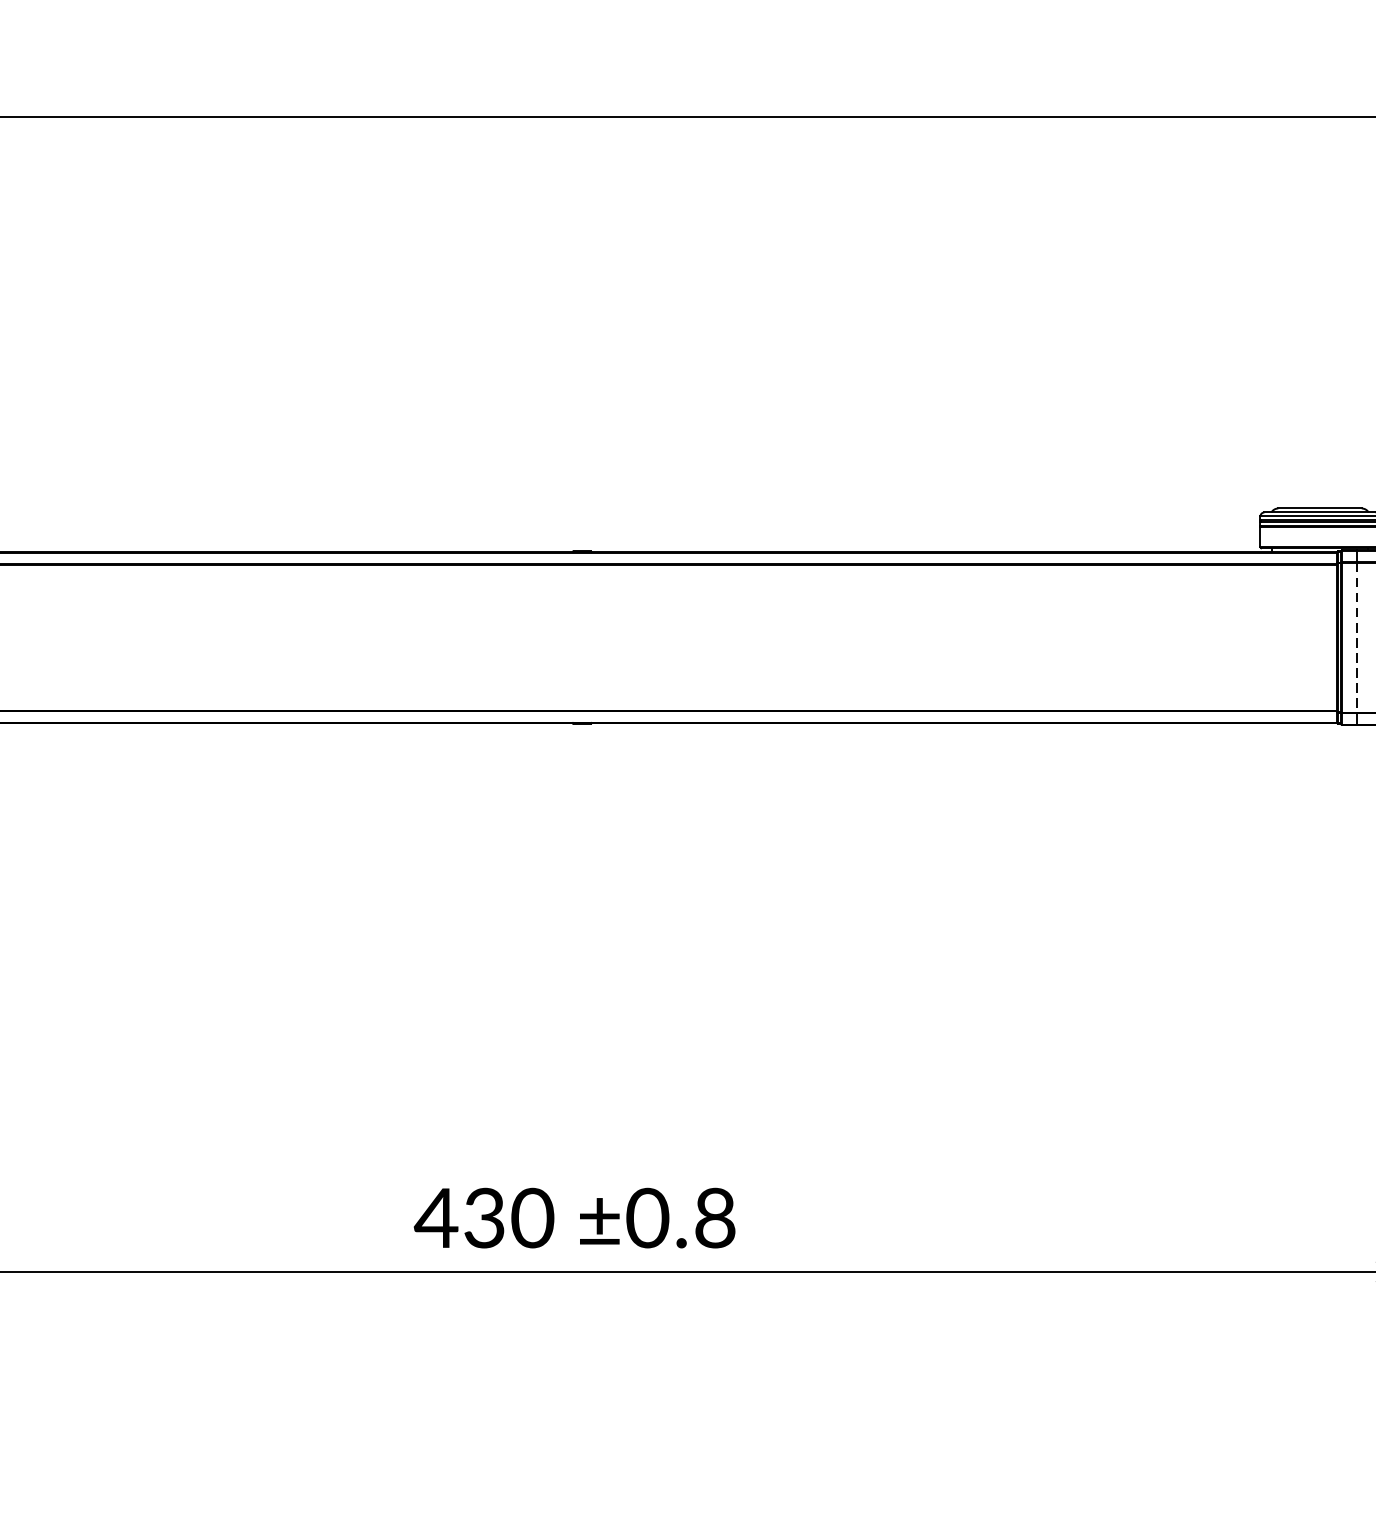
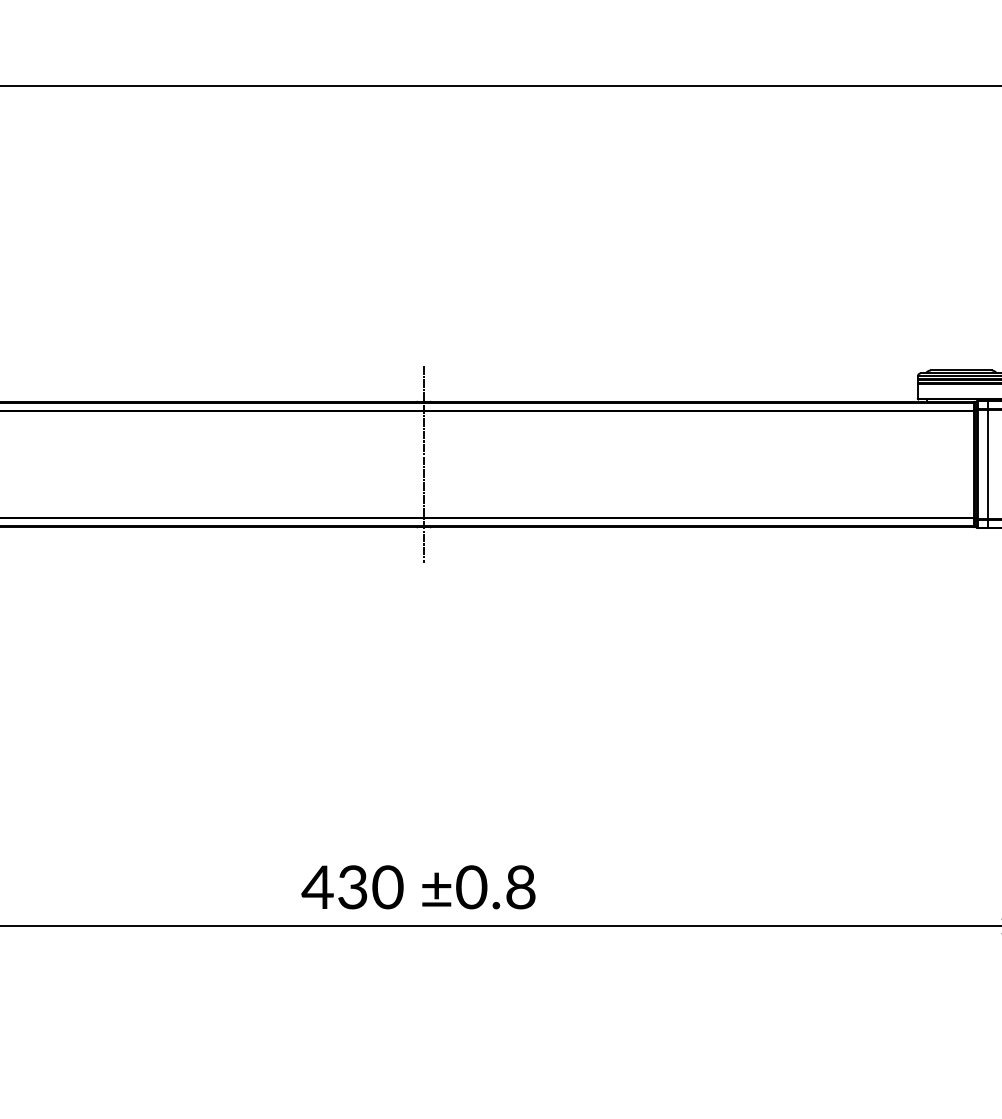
line: (581, 637) -> (423, 464), added
line: (1357, 637) -> (988, 464), dashed -> solid

